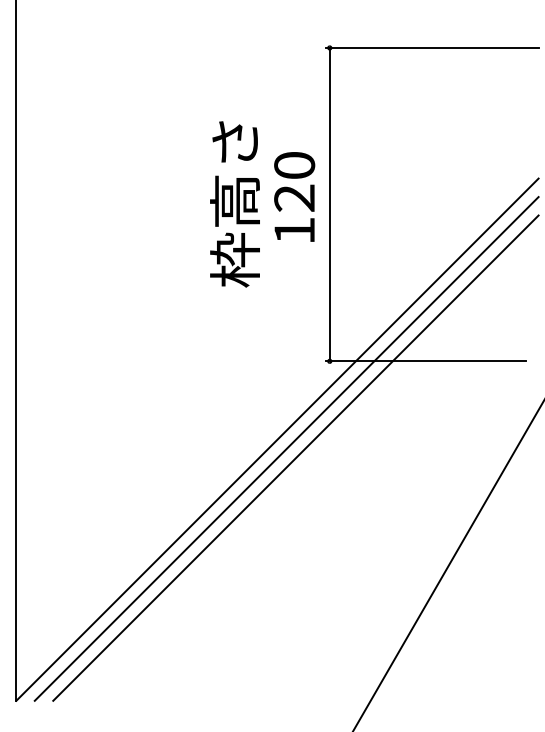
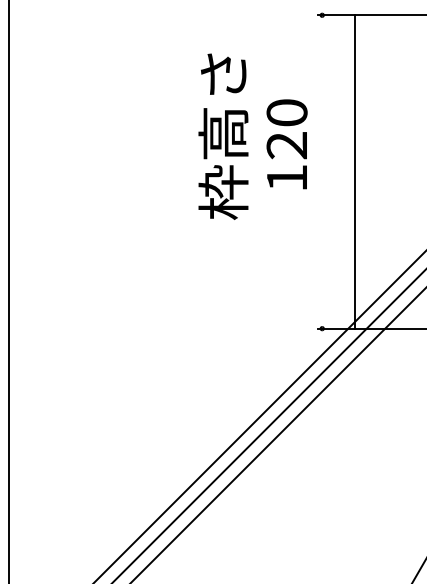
text: (294, 196) -> (286, 143), moved
text: (234, 204) -> (222, 136), moved
line: (329, 204) -> (354, 171), moved

